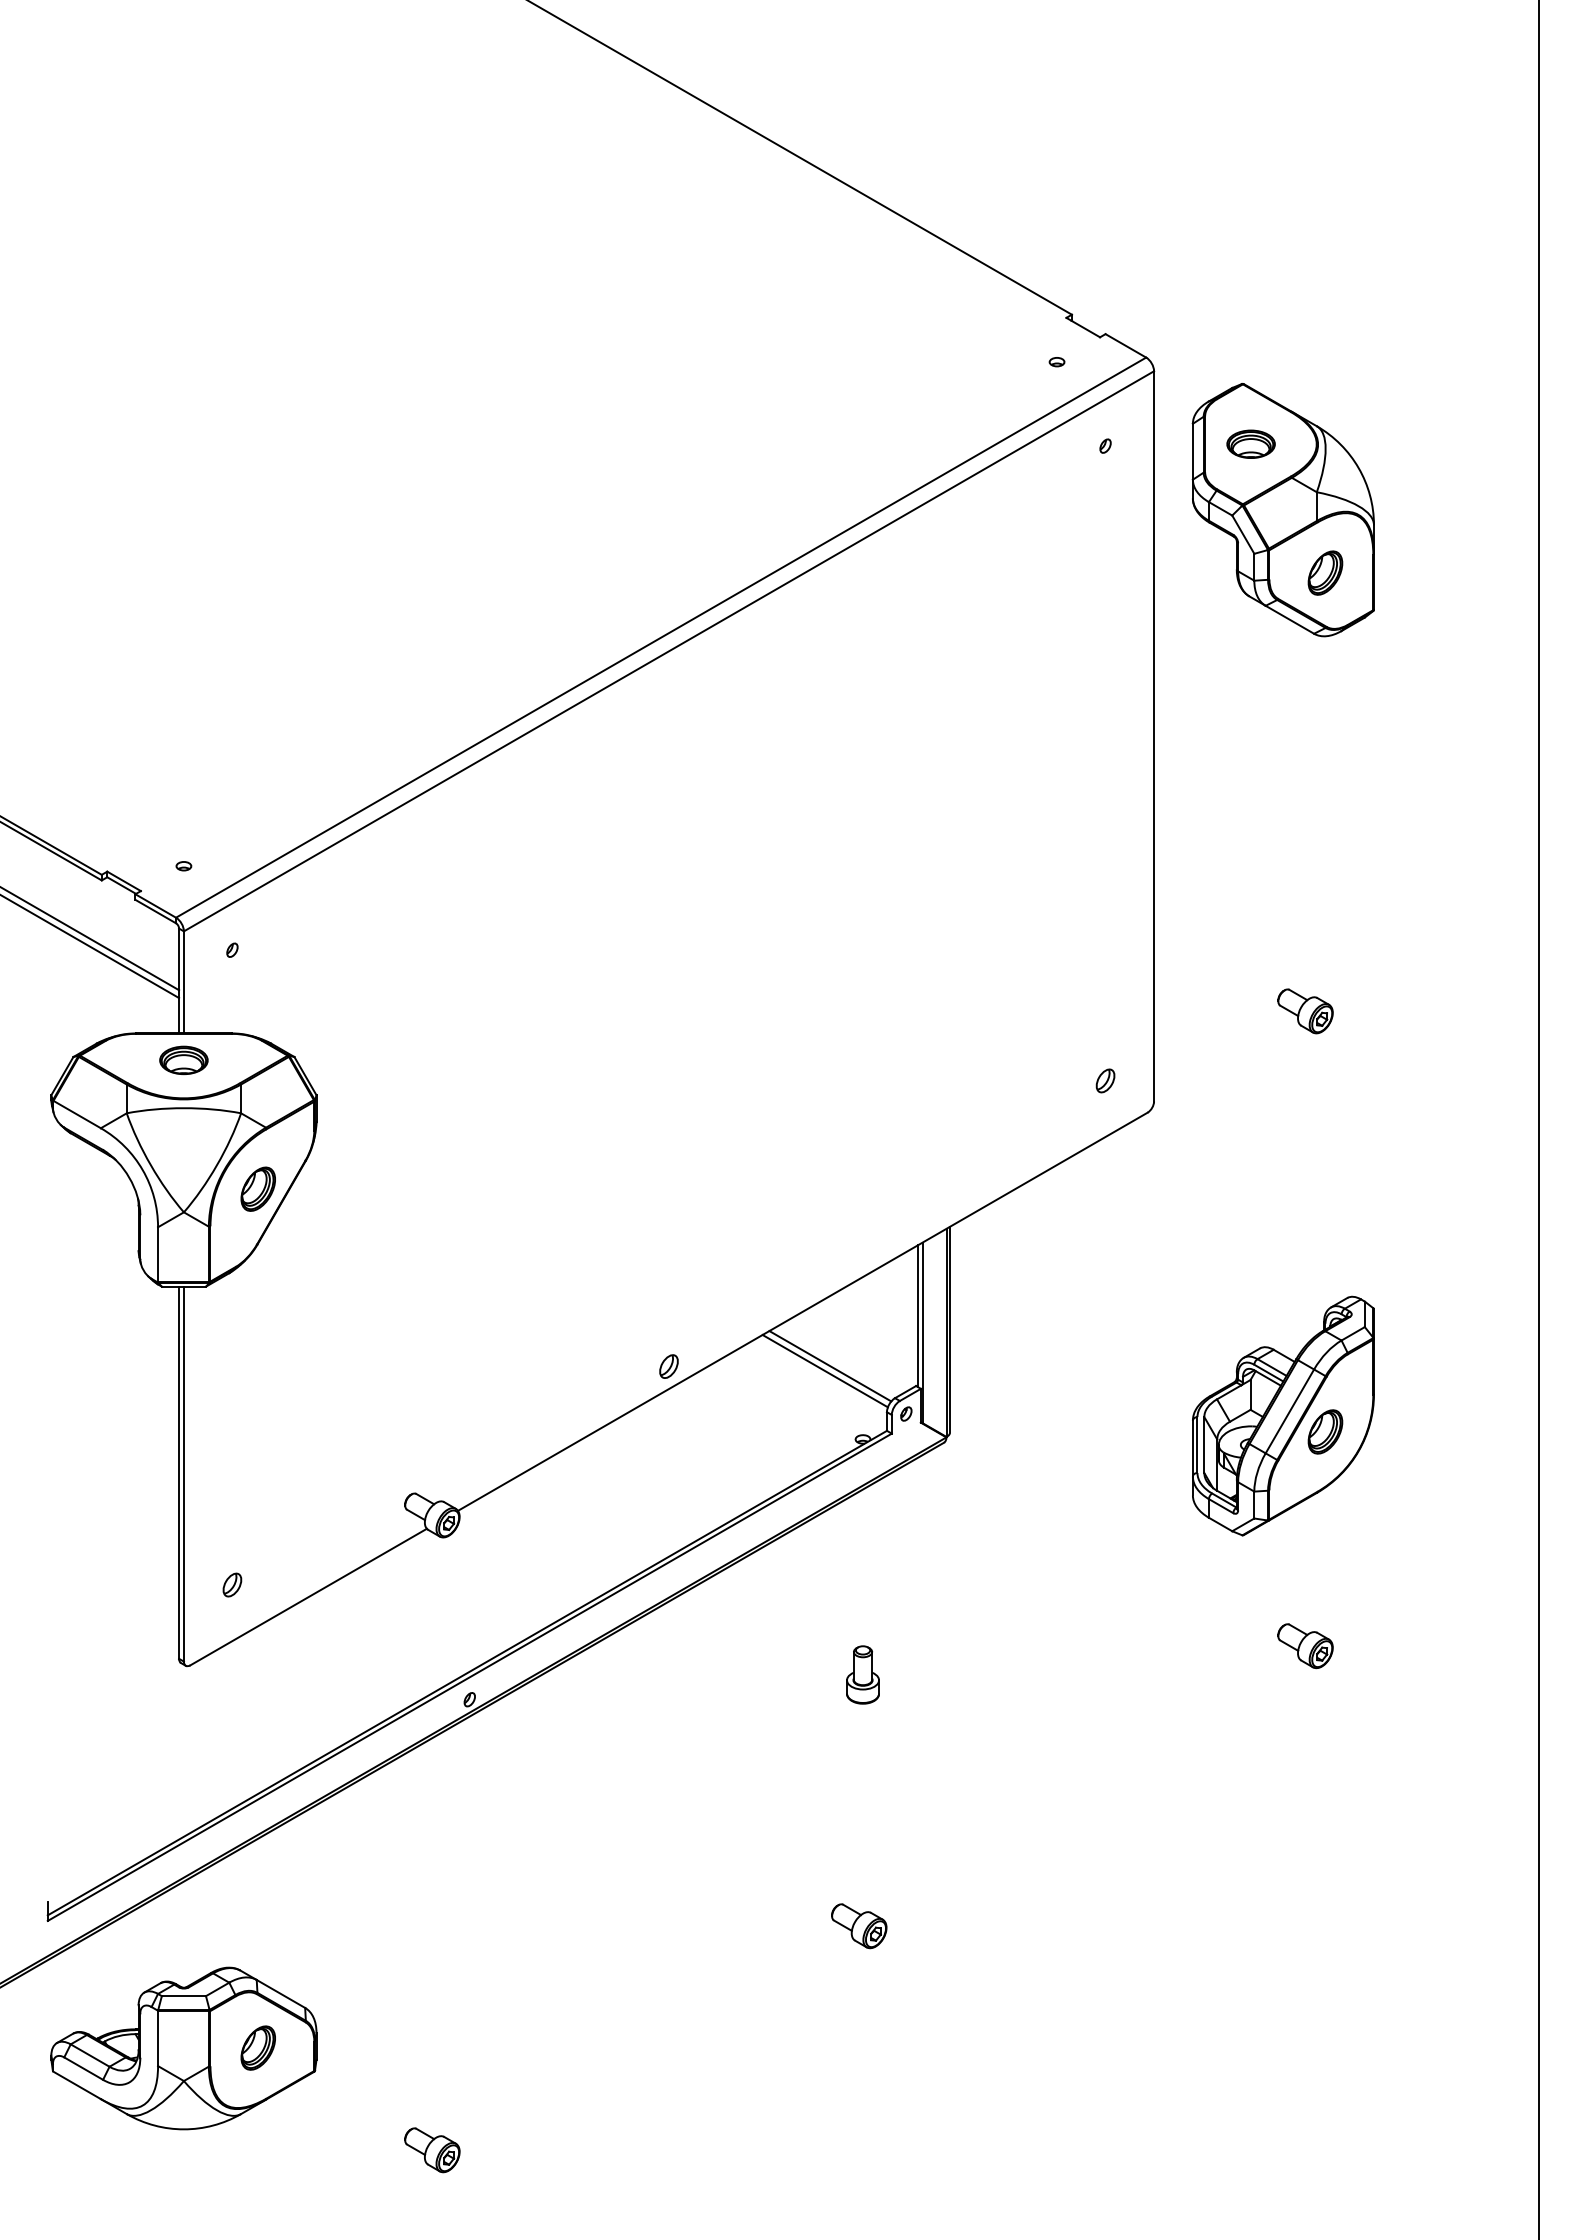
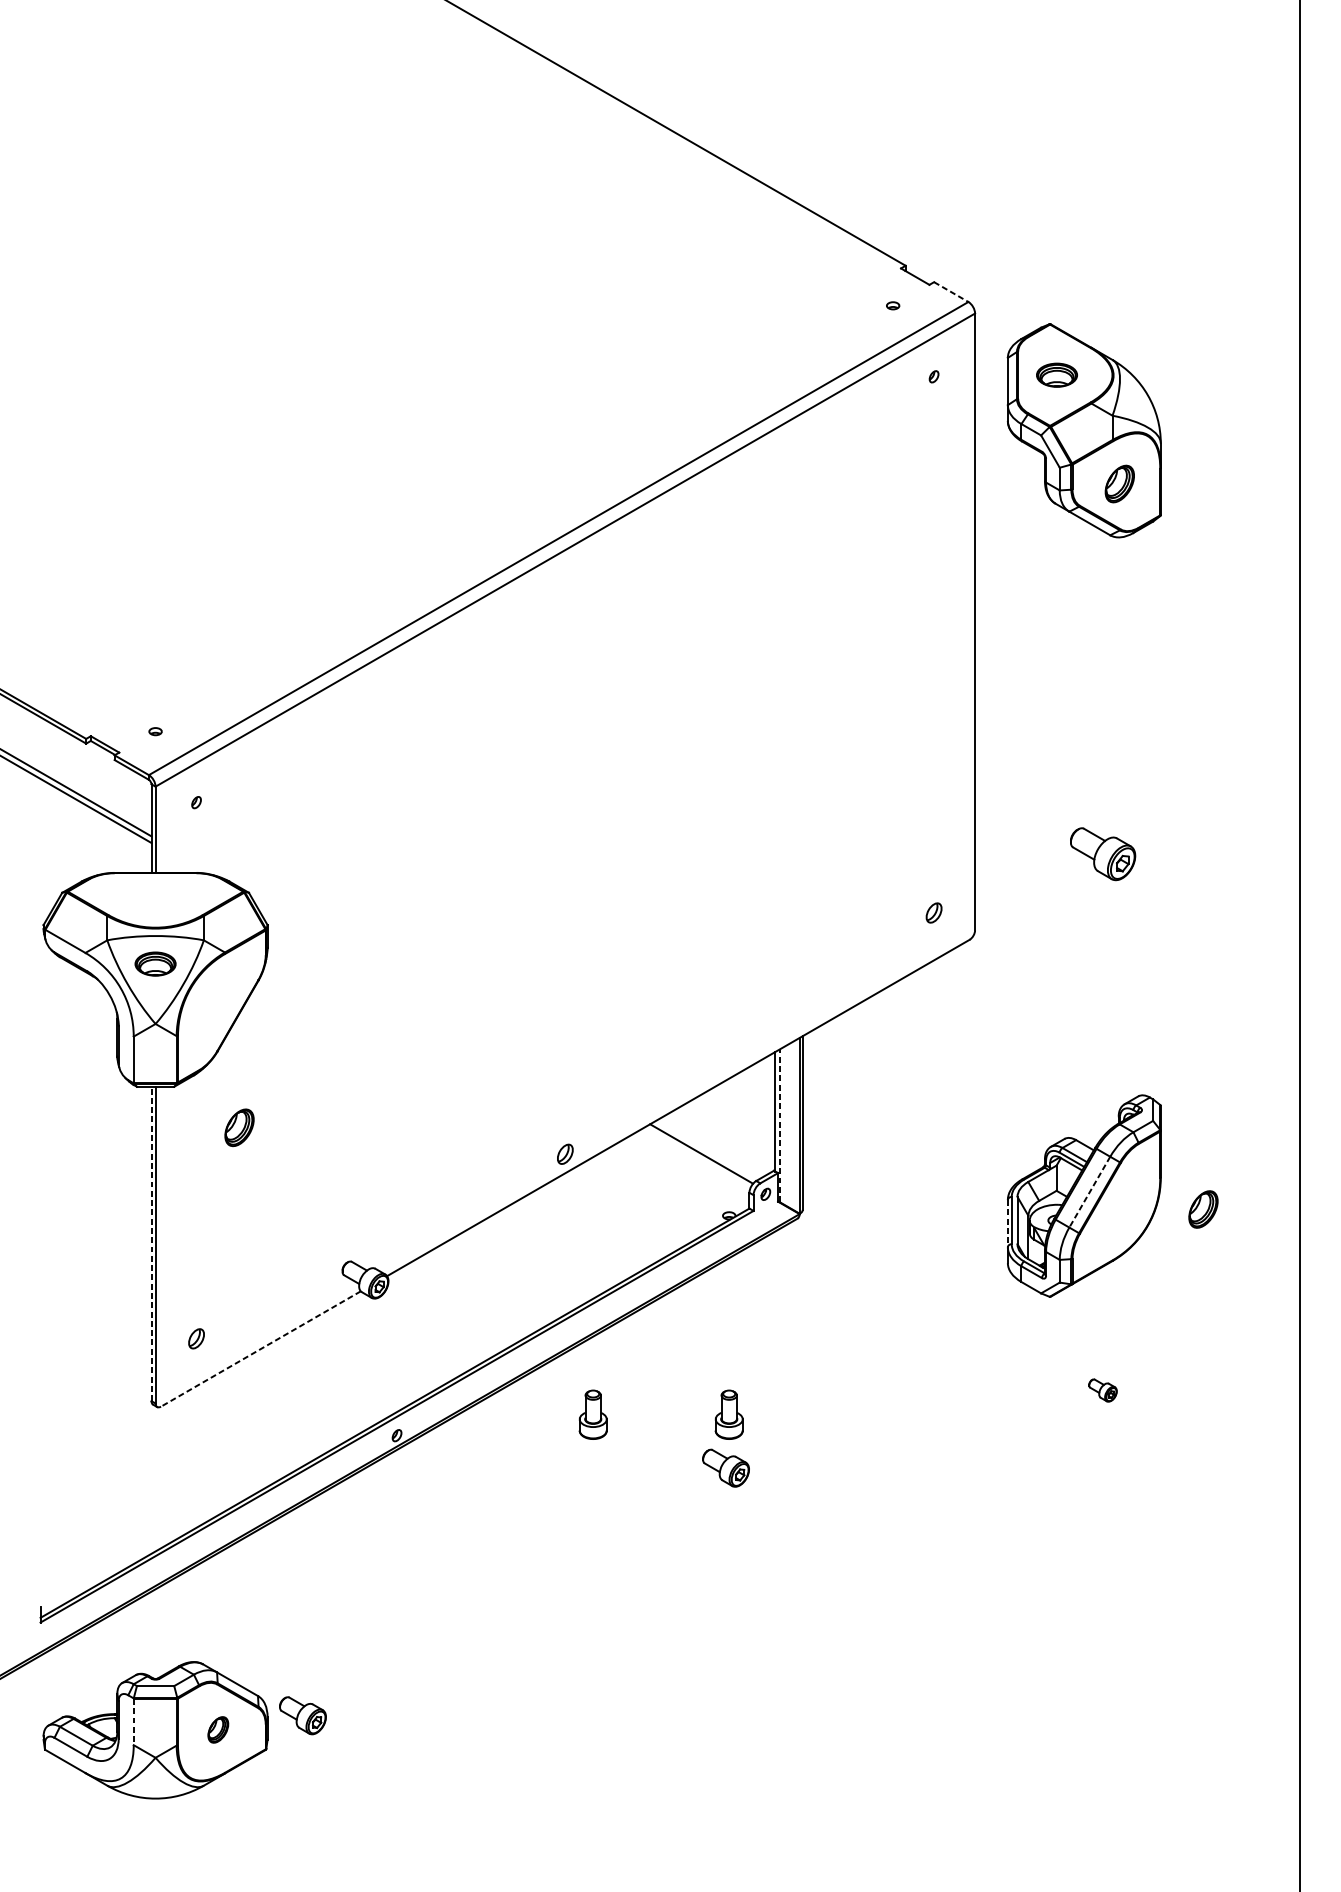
line: (1126, 346) -> (951, 292), solid -> dashed
part: (1305, 1011) -> (1102, 854), size x1.4
part: (183, 1060) -> (155, 964), moved
part: (257, 1188) -> (238, 1127), moved
line: (922, 1332) -> (779, 1125), solid -> dashed
line: (824, 1370) -> (696, 1157), removed
line: (1289, 1411) -> (1089, 1192), solid -> dashed
part: (1325, 1431) -> (1203, 1209), moved
line: (1192, 1448) -> (1007, 1223), solid -> dashed
line: (179, 1472) -> (151, 1243), solid -> dashed
line: (308, 1597) -> (260, 1349), solid -> dashed
part: (1305, 1646) -> (1102, 1390), size x0.6
part: (701, 1674) -> (592, 1414), added
part: (859, 1926) -> (726, 1468), moved
line: (158, 2039) -> (134, 1722), solid -> dashed
part: (257, 2047) -> (217, 1729), size x0.7
part: (432, 2150) -> (303, 1715), moved

